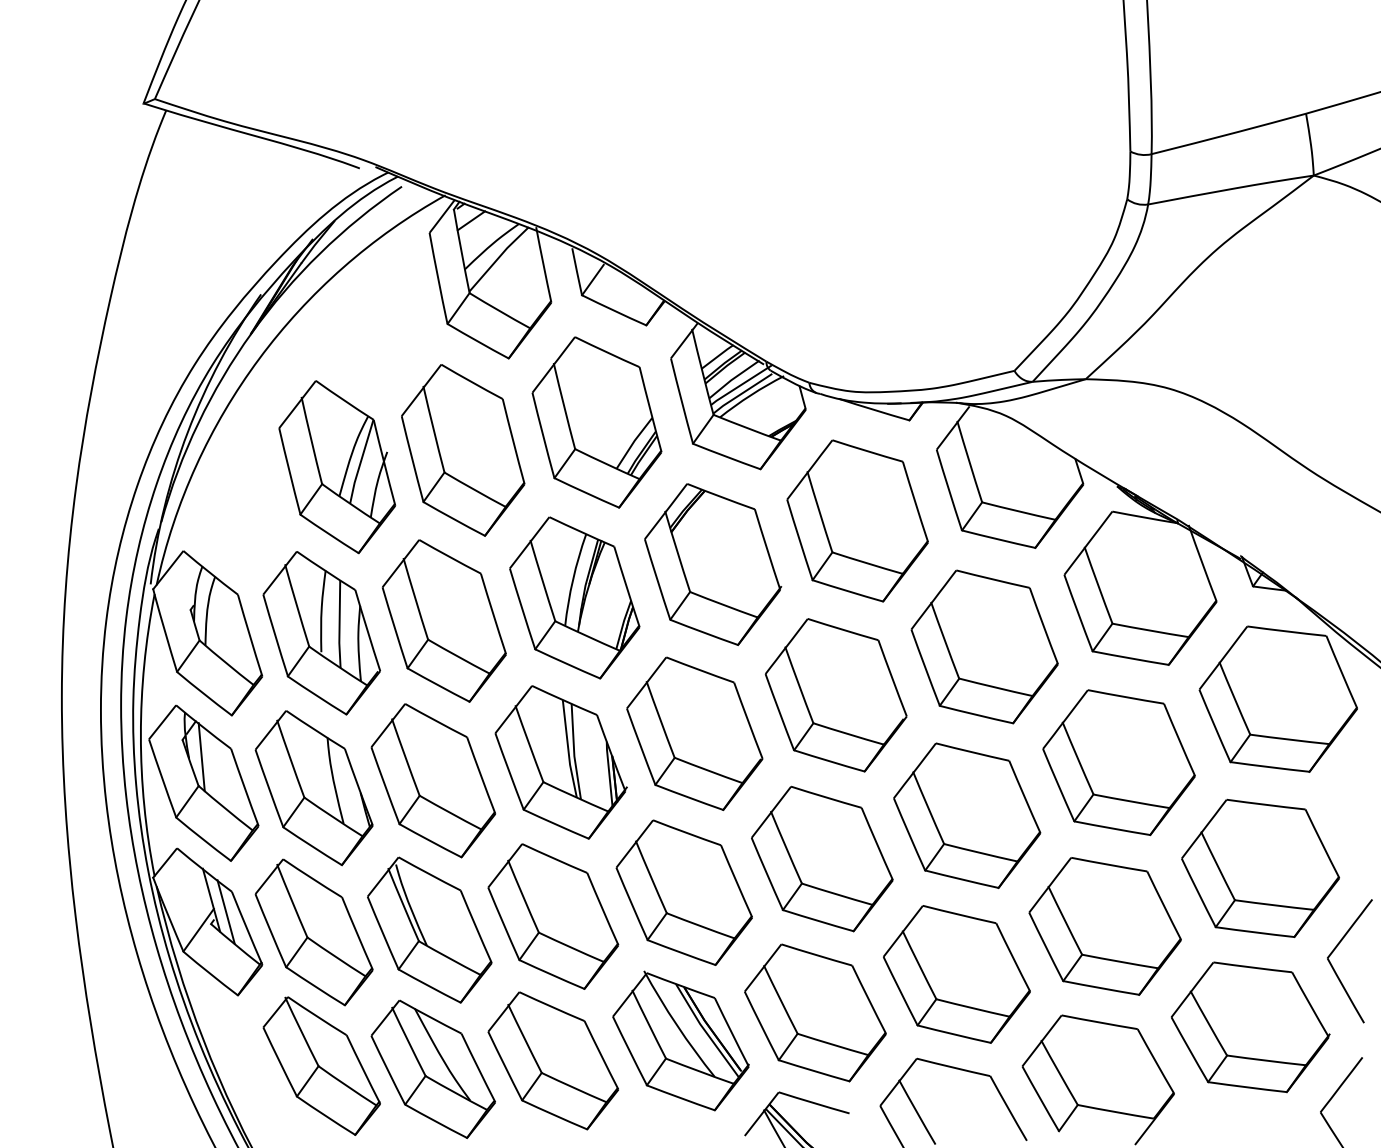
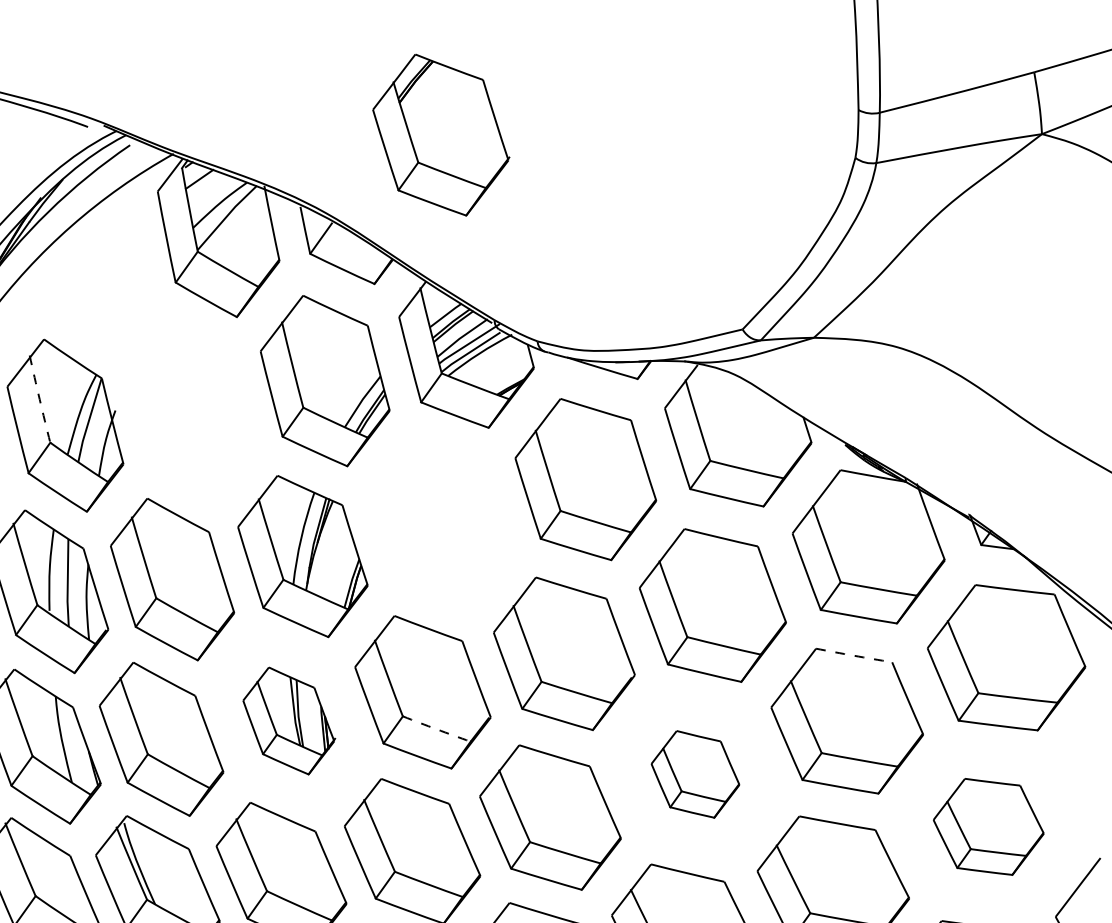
arc: (311, 440) -> (39, 399), solid -> dashed
part: (463, 450) -> (191, 409), removed
part: (713, 564) -> (441, 135), moved
arc: (1125, 697) -> (853, 656), solid -> dashed
part: (560, 762) -> (288, 721), size x0.7
arc: (708, 770) -> (436, 729), solid -> dashed
part: (967, 815) -> (695, 774), size x0.6
part: (1260, 867) -> (988, 826), size x0.7

